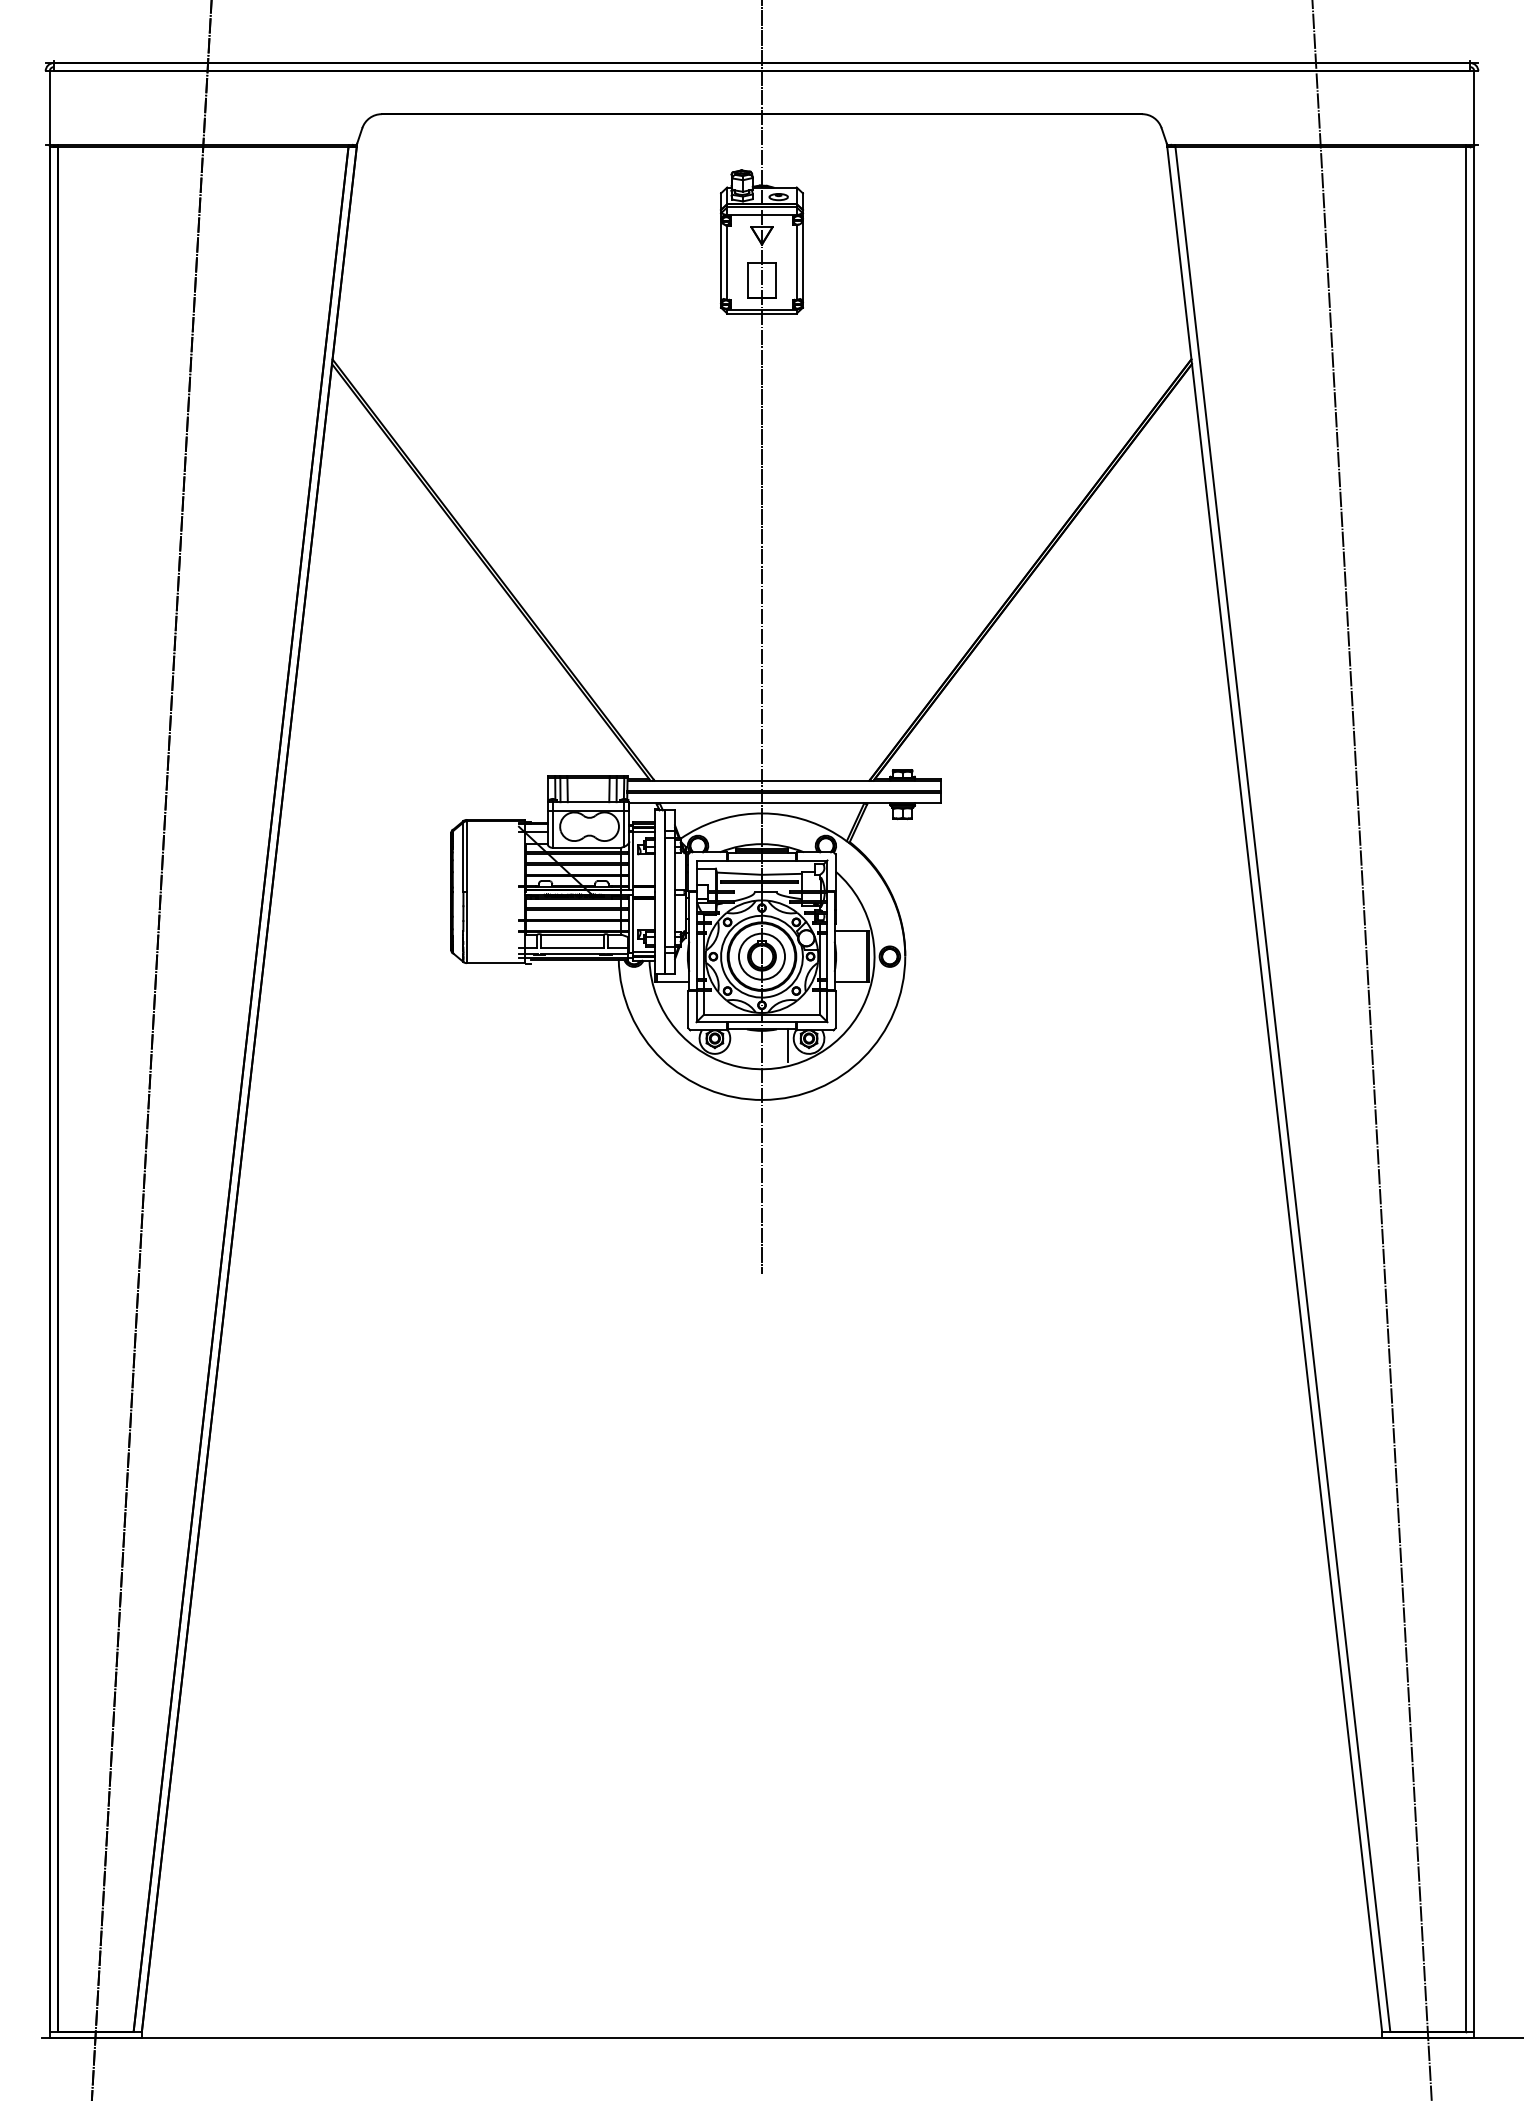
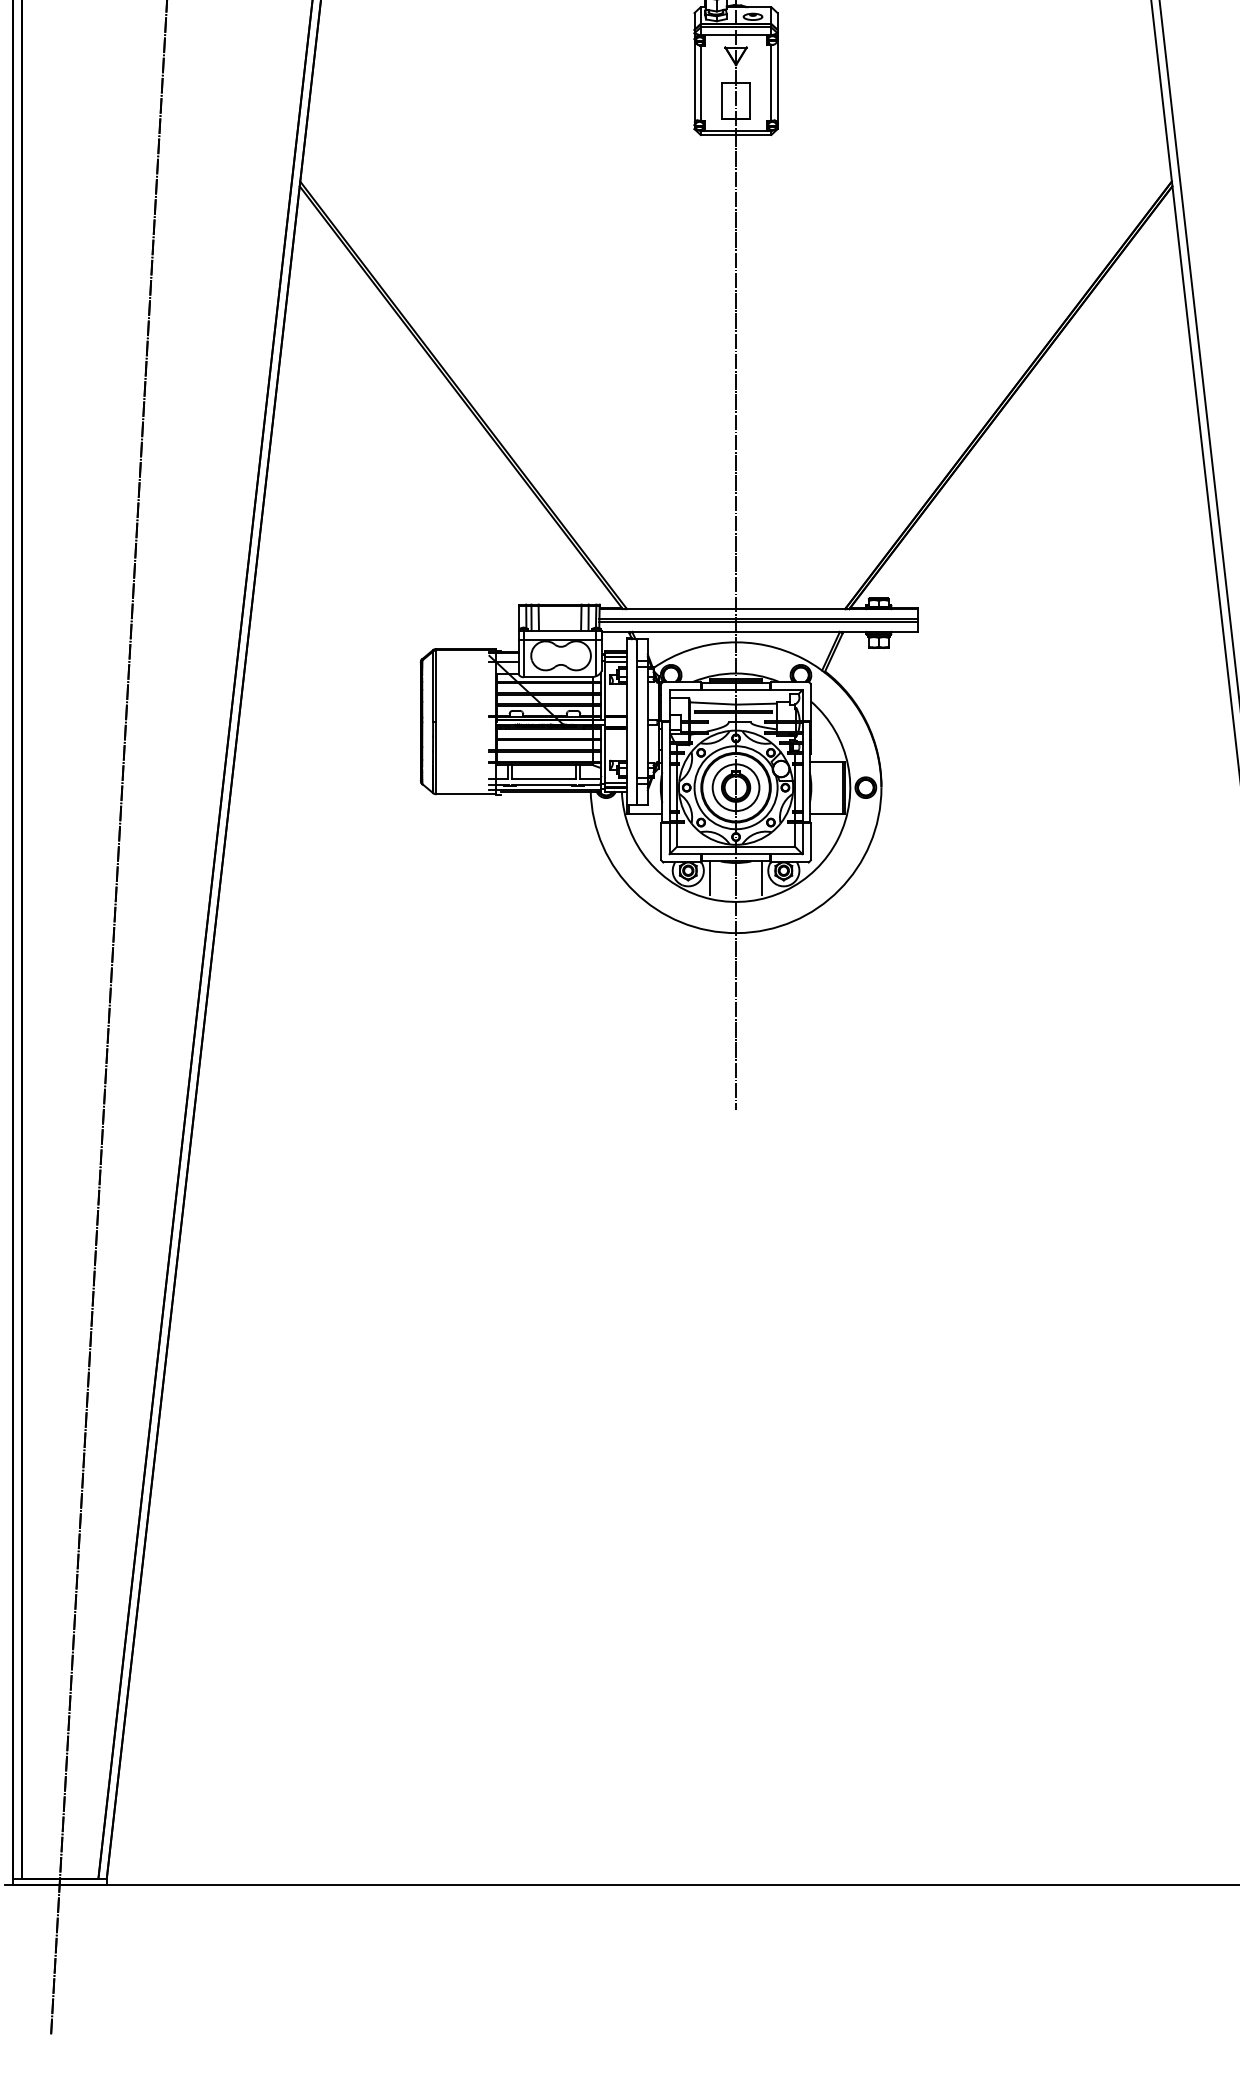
line: (736, 1045) -> (710, 877), added

